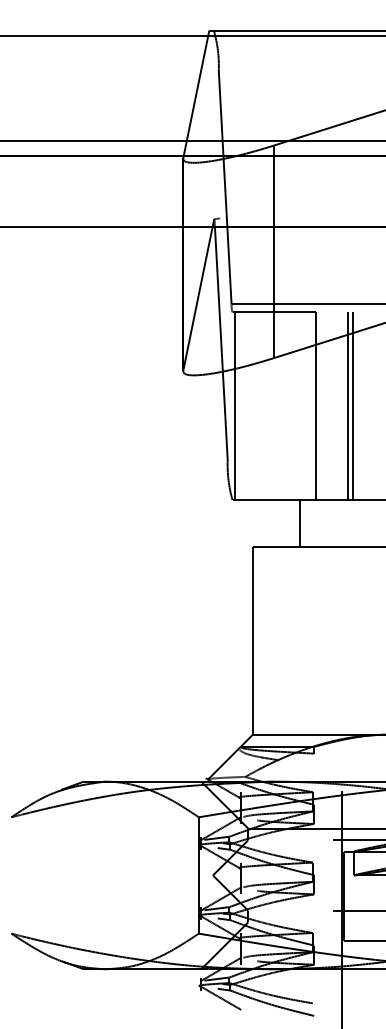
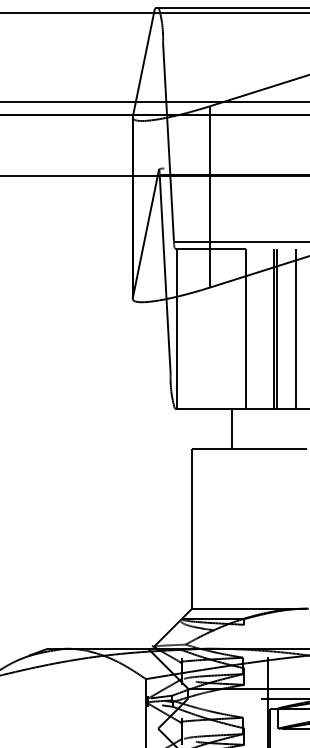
line: (374, 406) -> (295, 328), added

